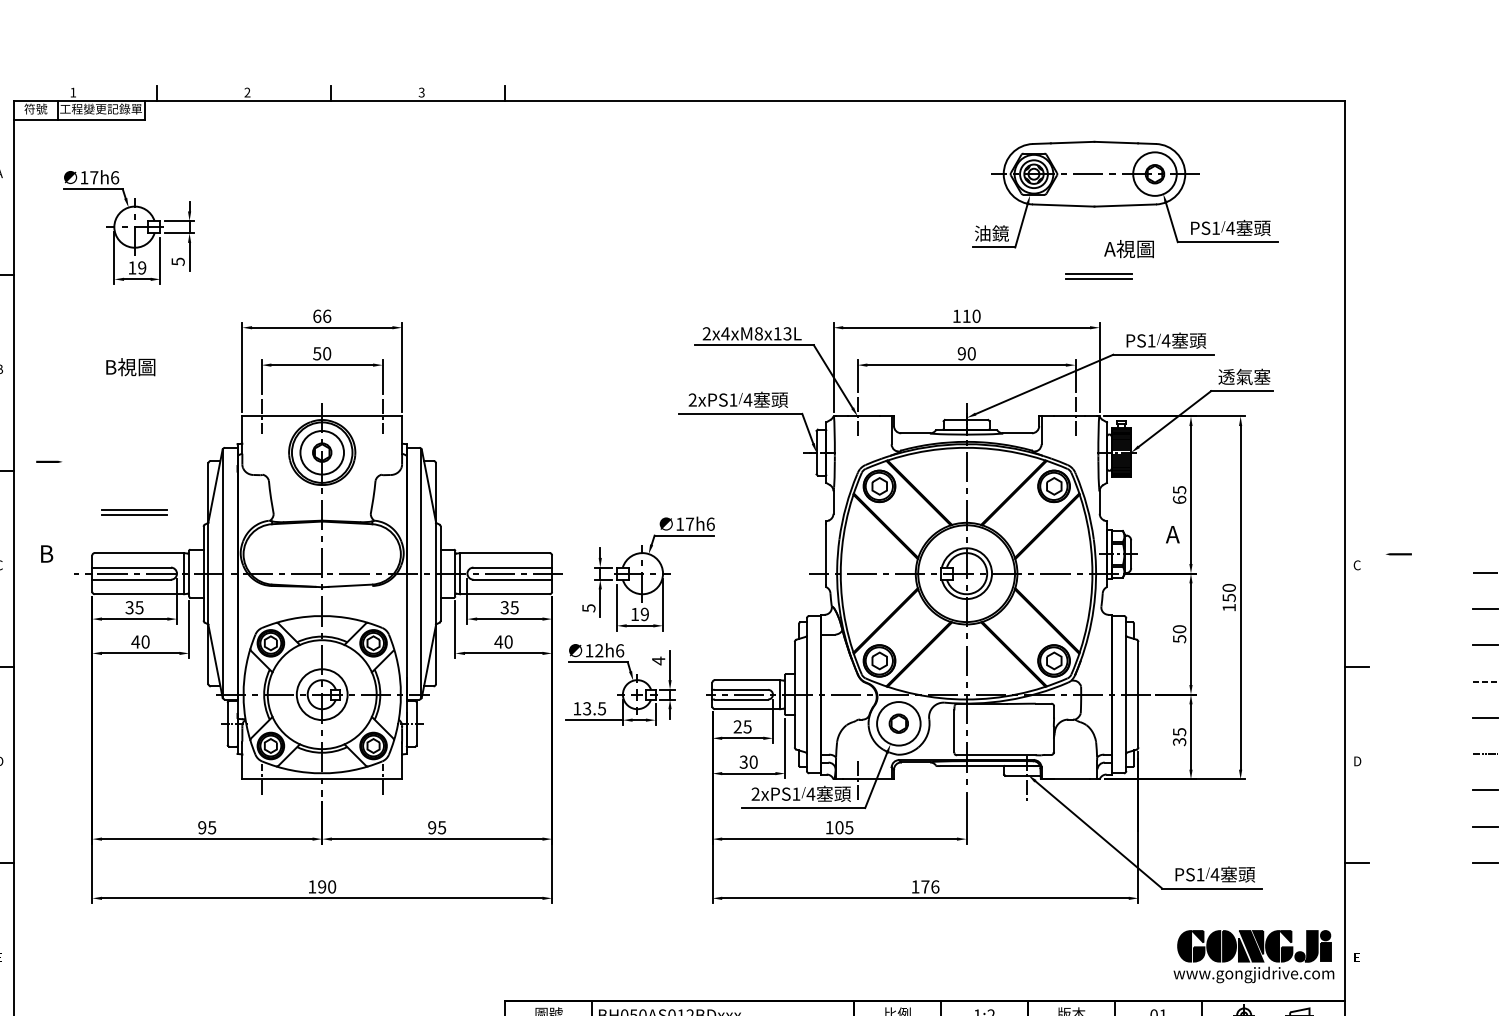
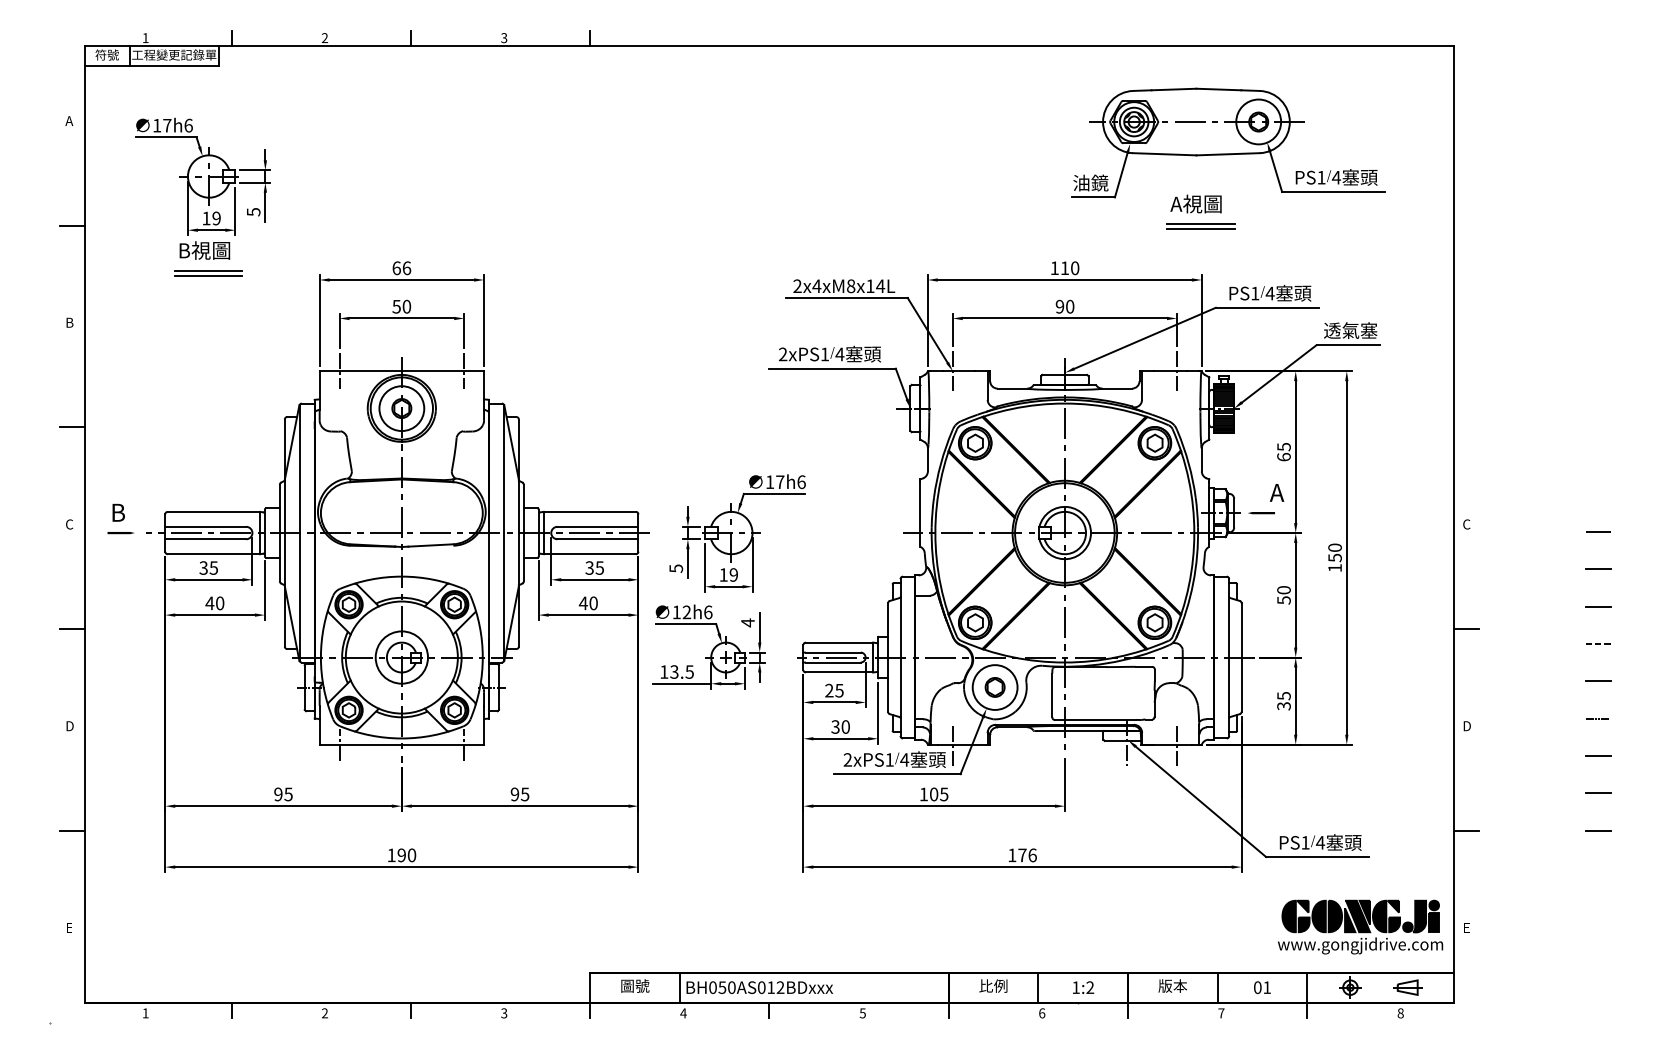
text: (1128, 248) -> (1195, 203), moved
text: (787, 334) -> (880, 286), 2x4xM8x13L -> 2x4xM8x14L
text: (130, 367) -> (204, 250), moved
line: (48, 462) -> (120, 533), moved
part: (134, 512) -> (208, 273), moved
line: (1398, 554) -> (1261, 513), moved
line: (1075, 779) -> (1176, 744), added

